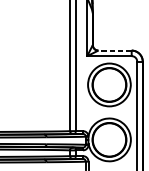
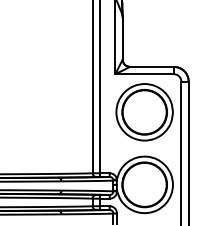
line: (115, 50) -> (152, 66), dashed -> solid

